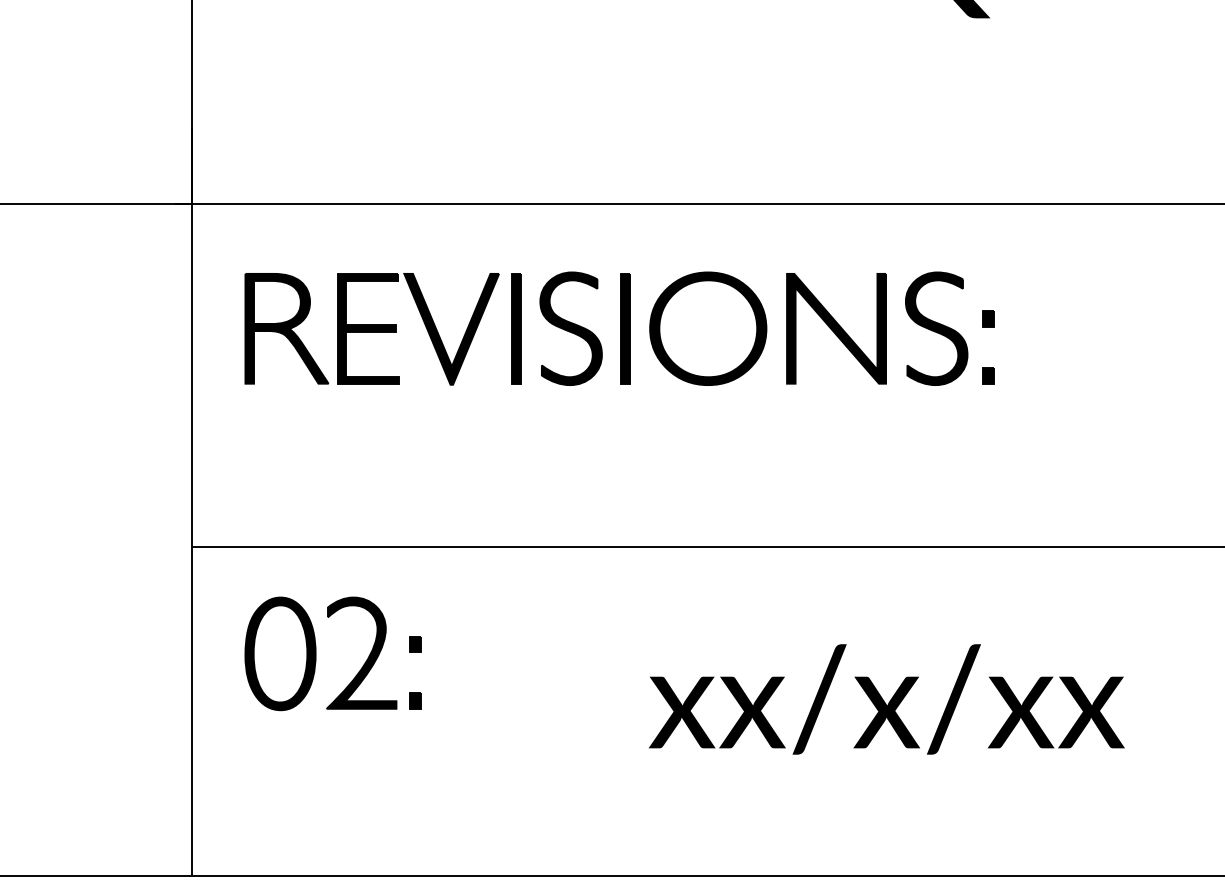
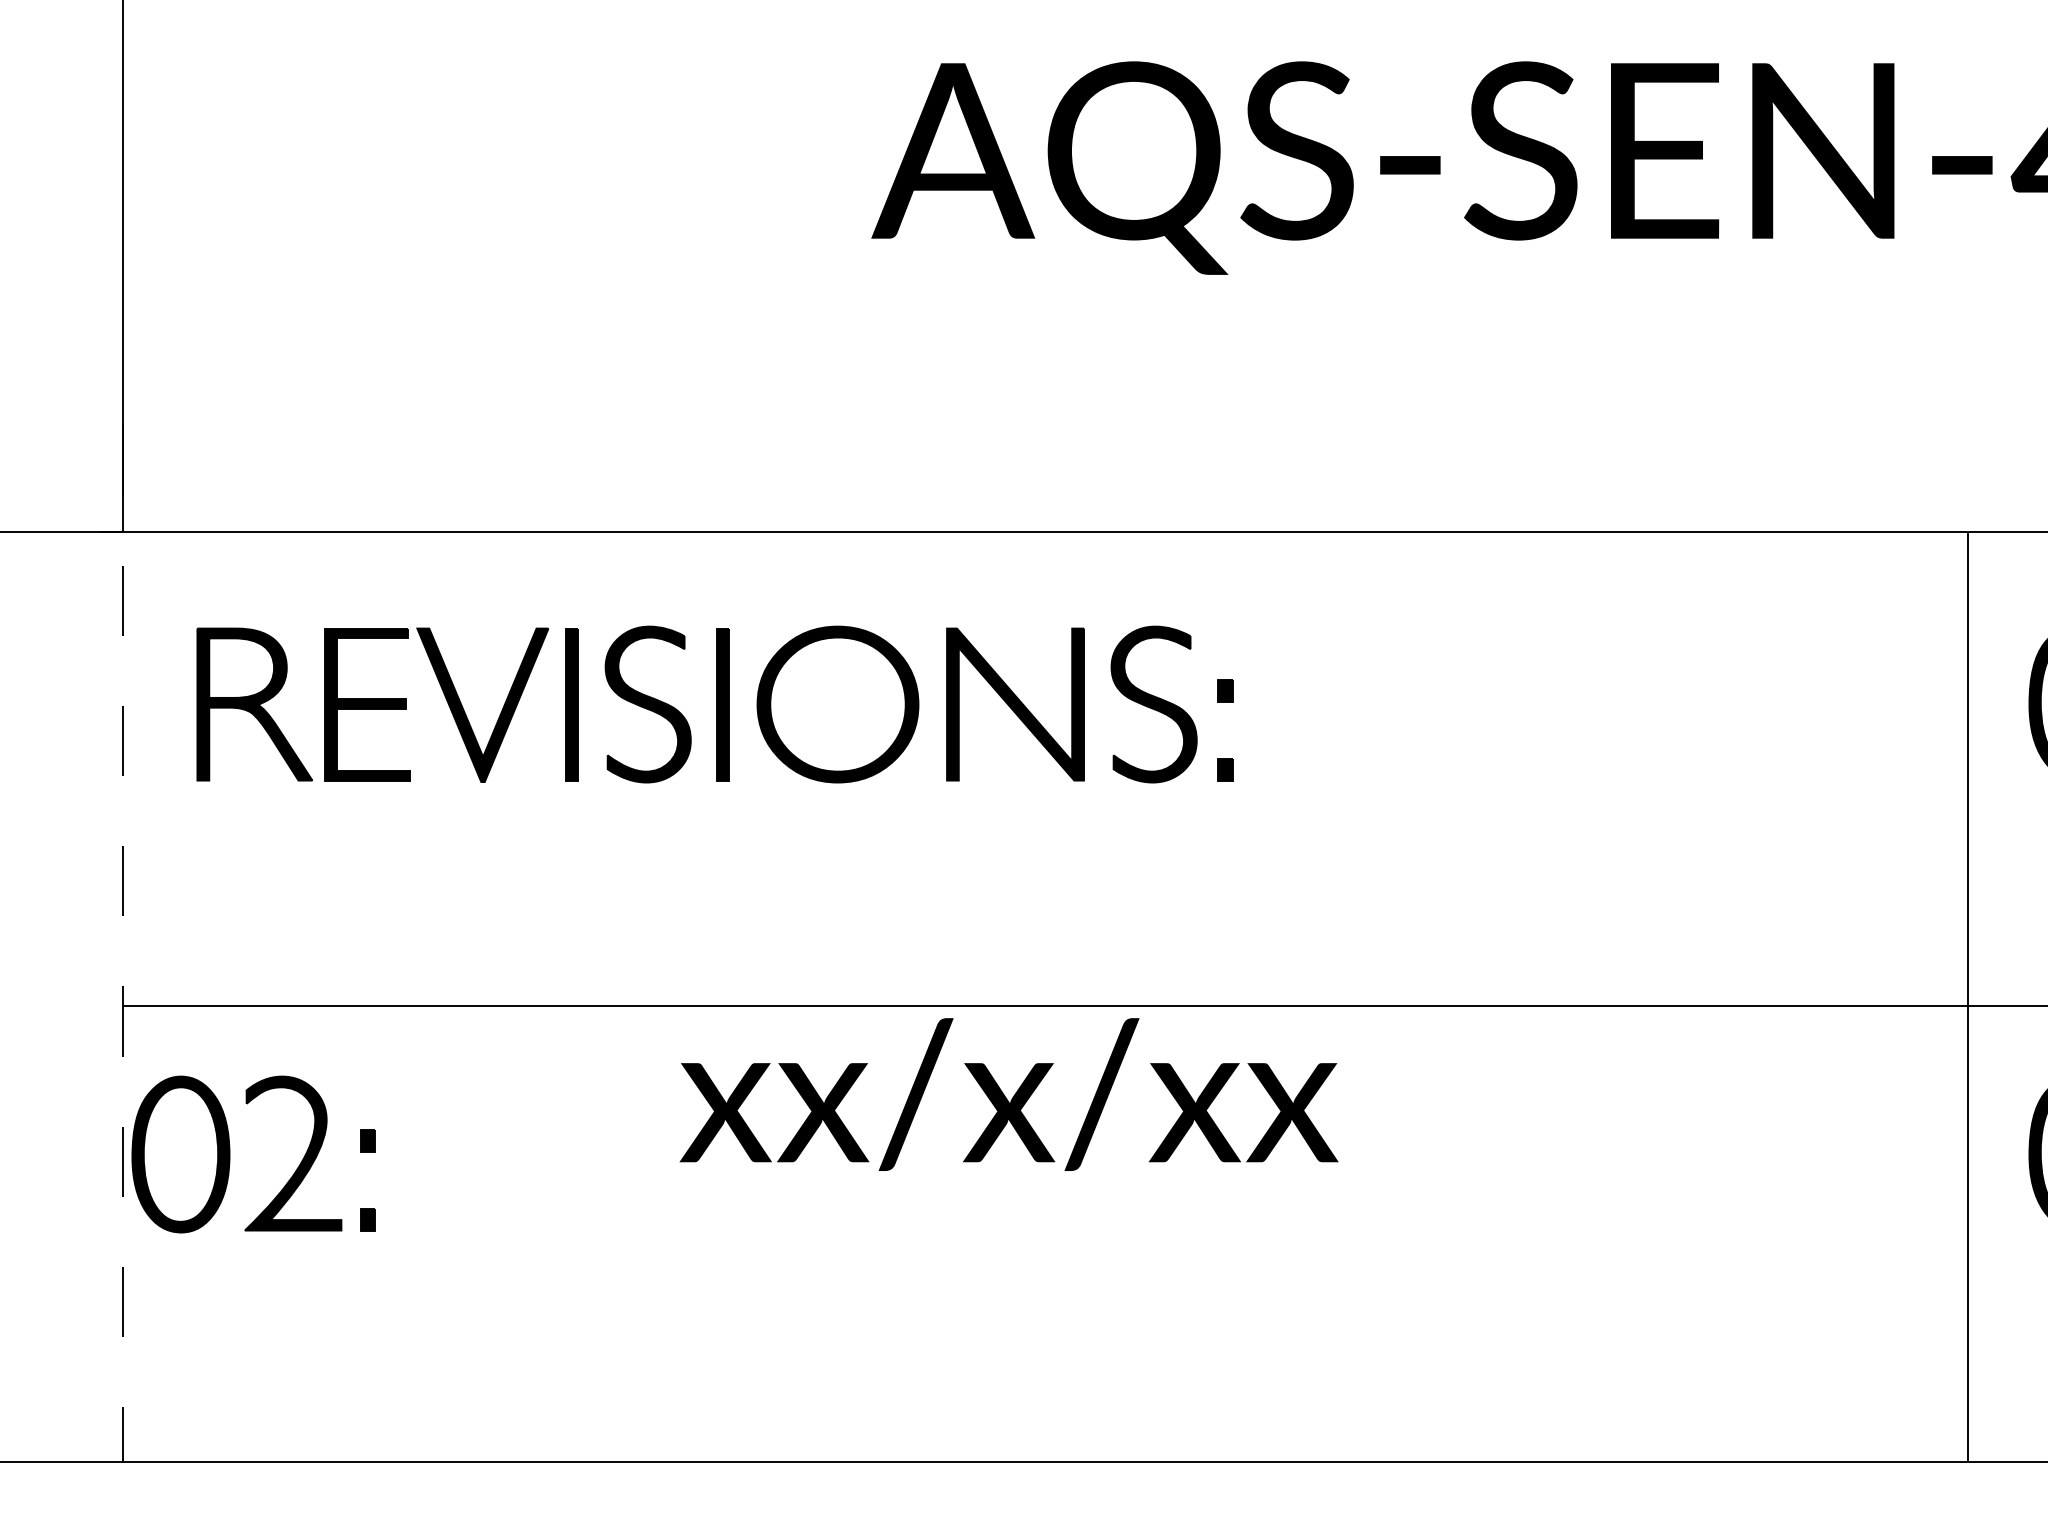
line: (192, 502) -> (123, 944), solid -> dashed
part: (316, 653) -> (230, 1154), moved
text: (886, 699) -> (1008, 1094), moved

